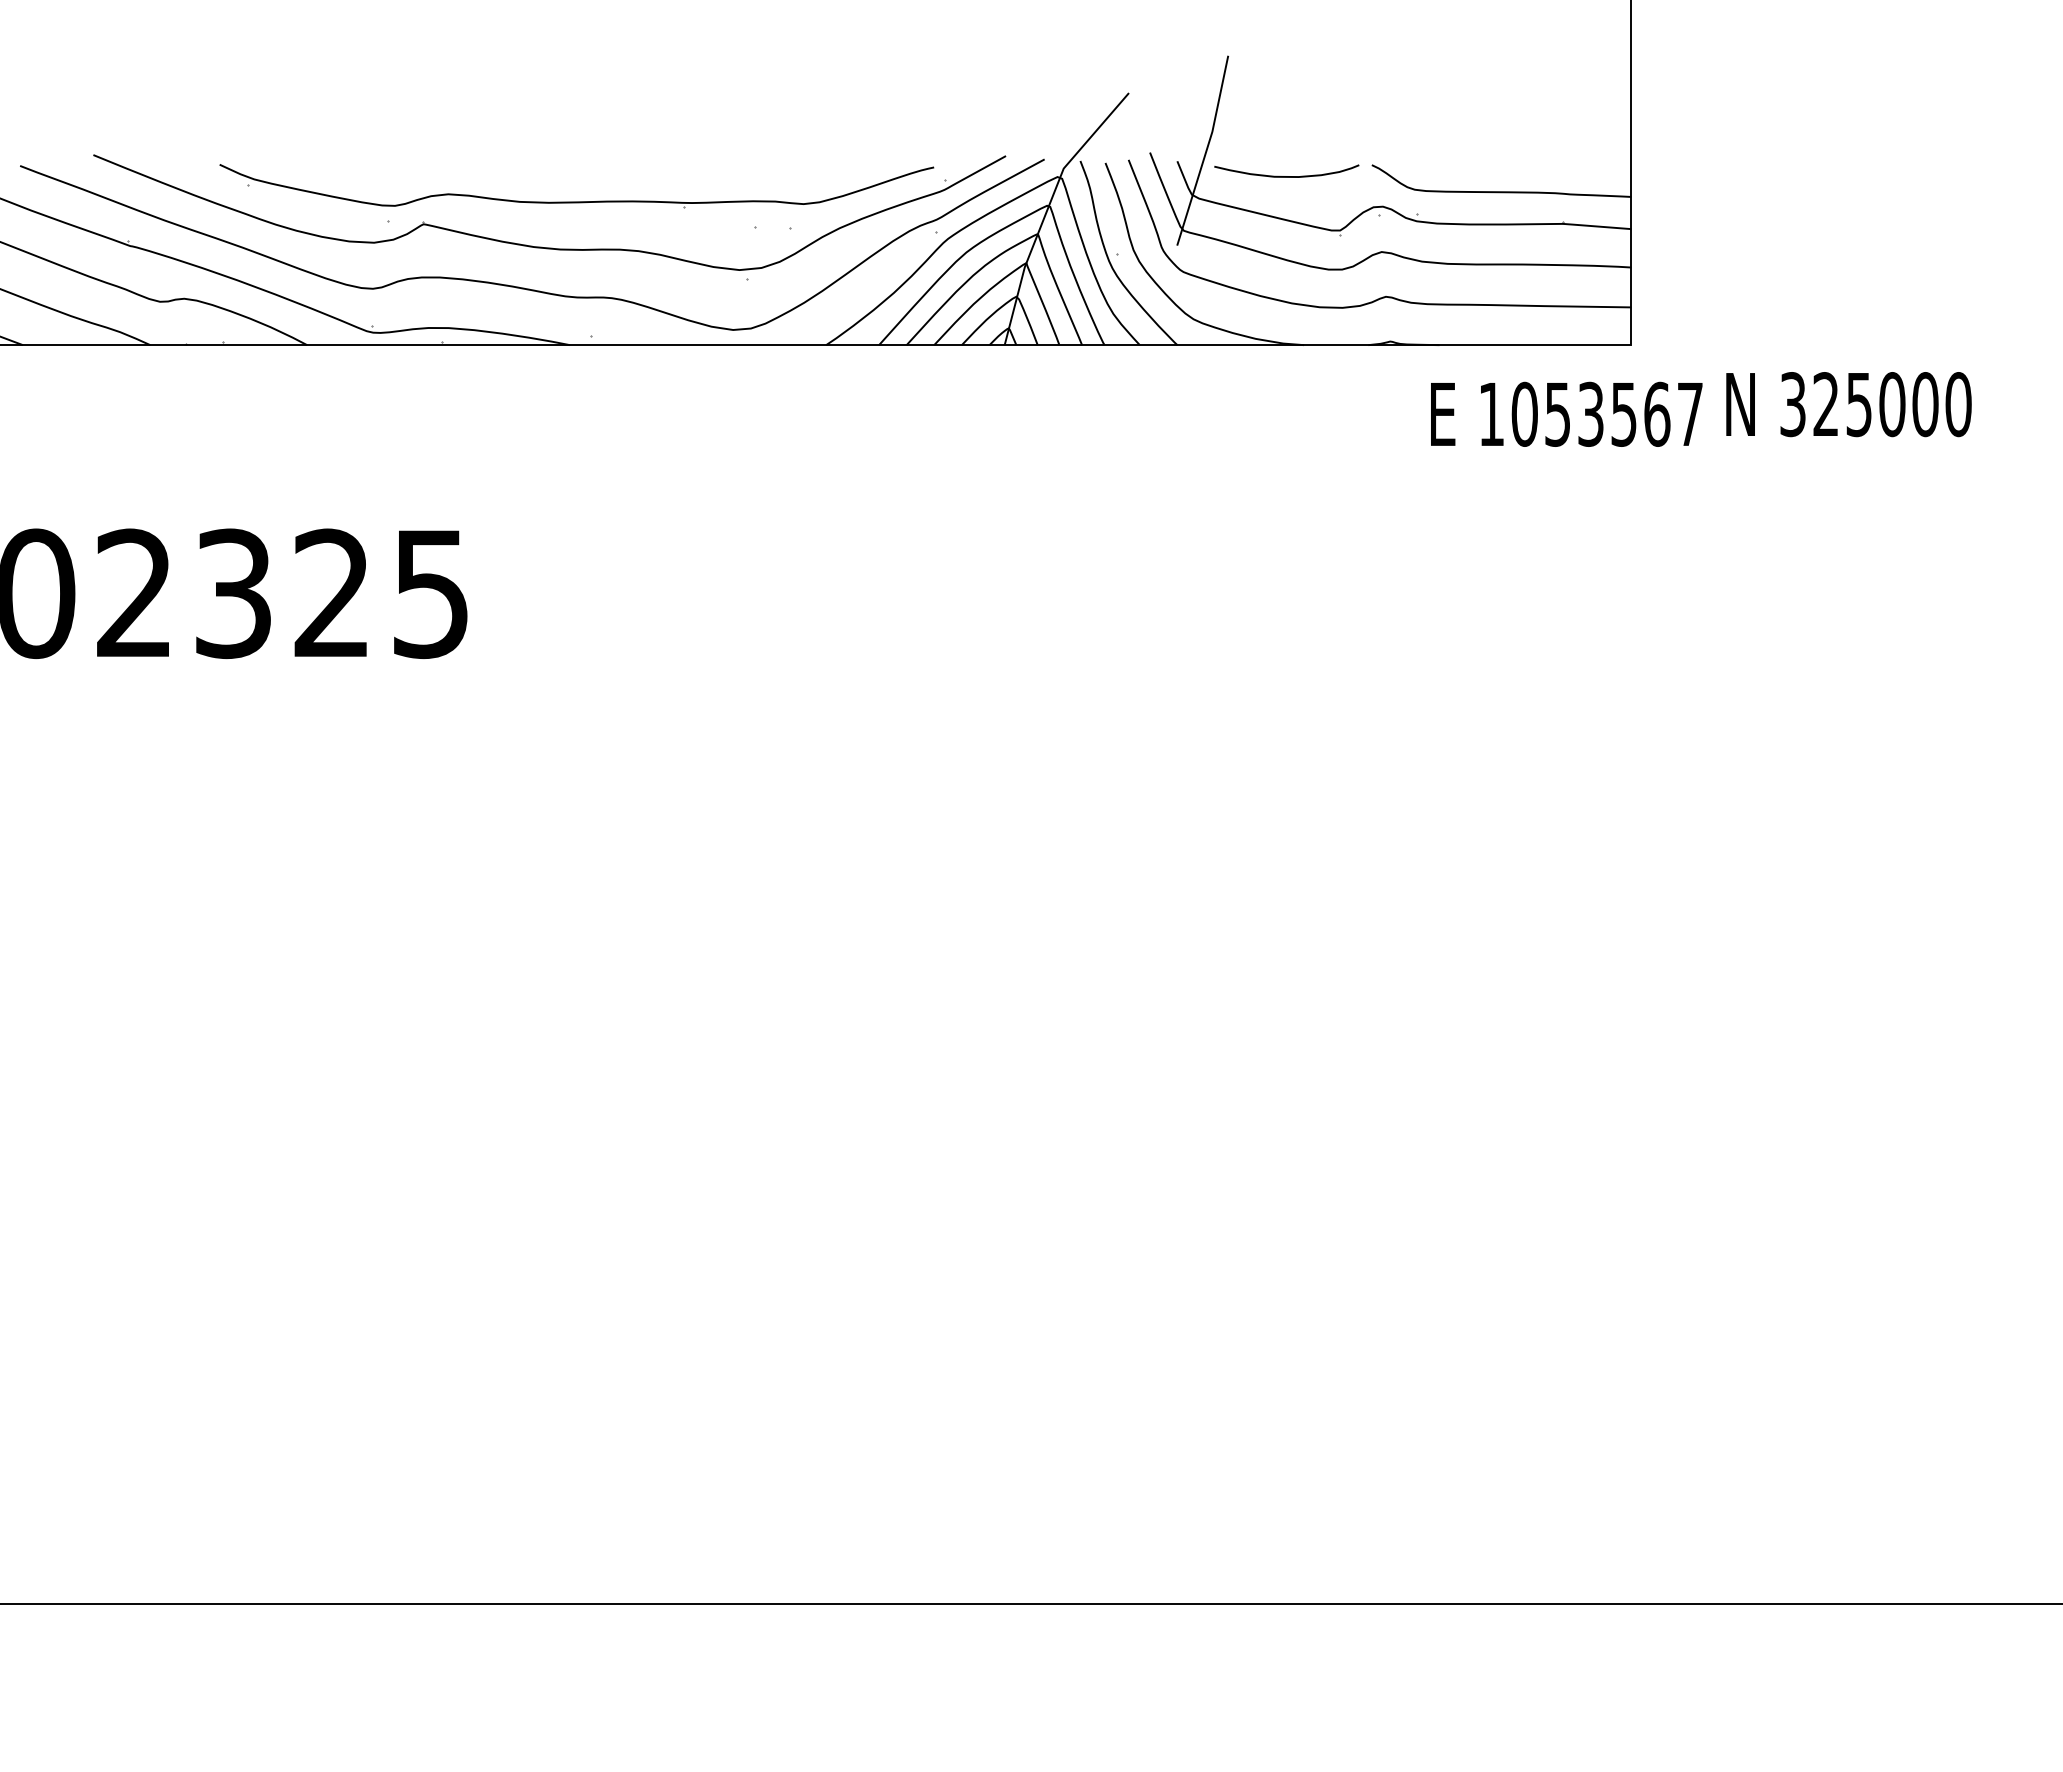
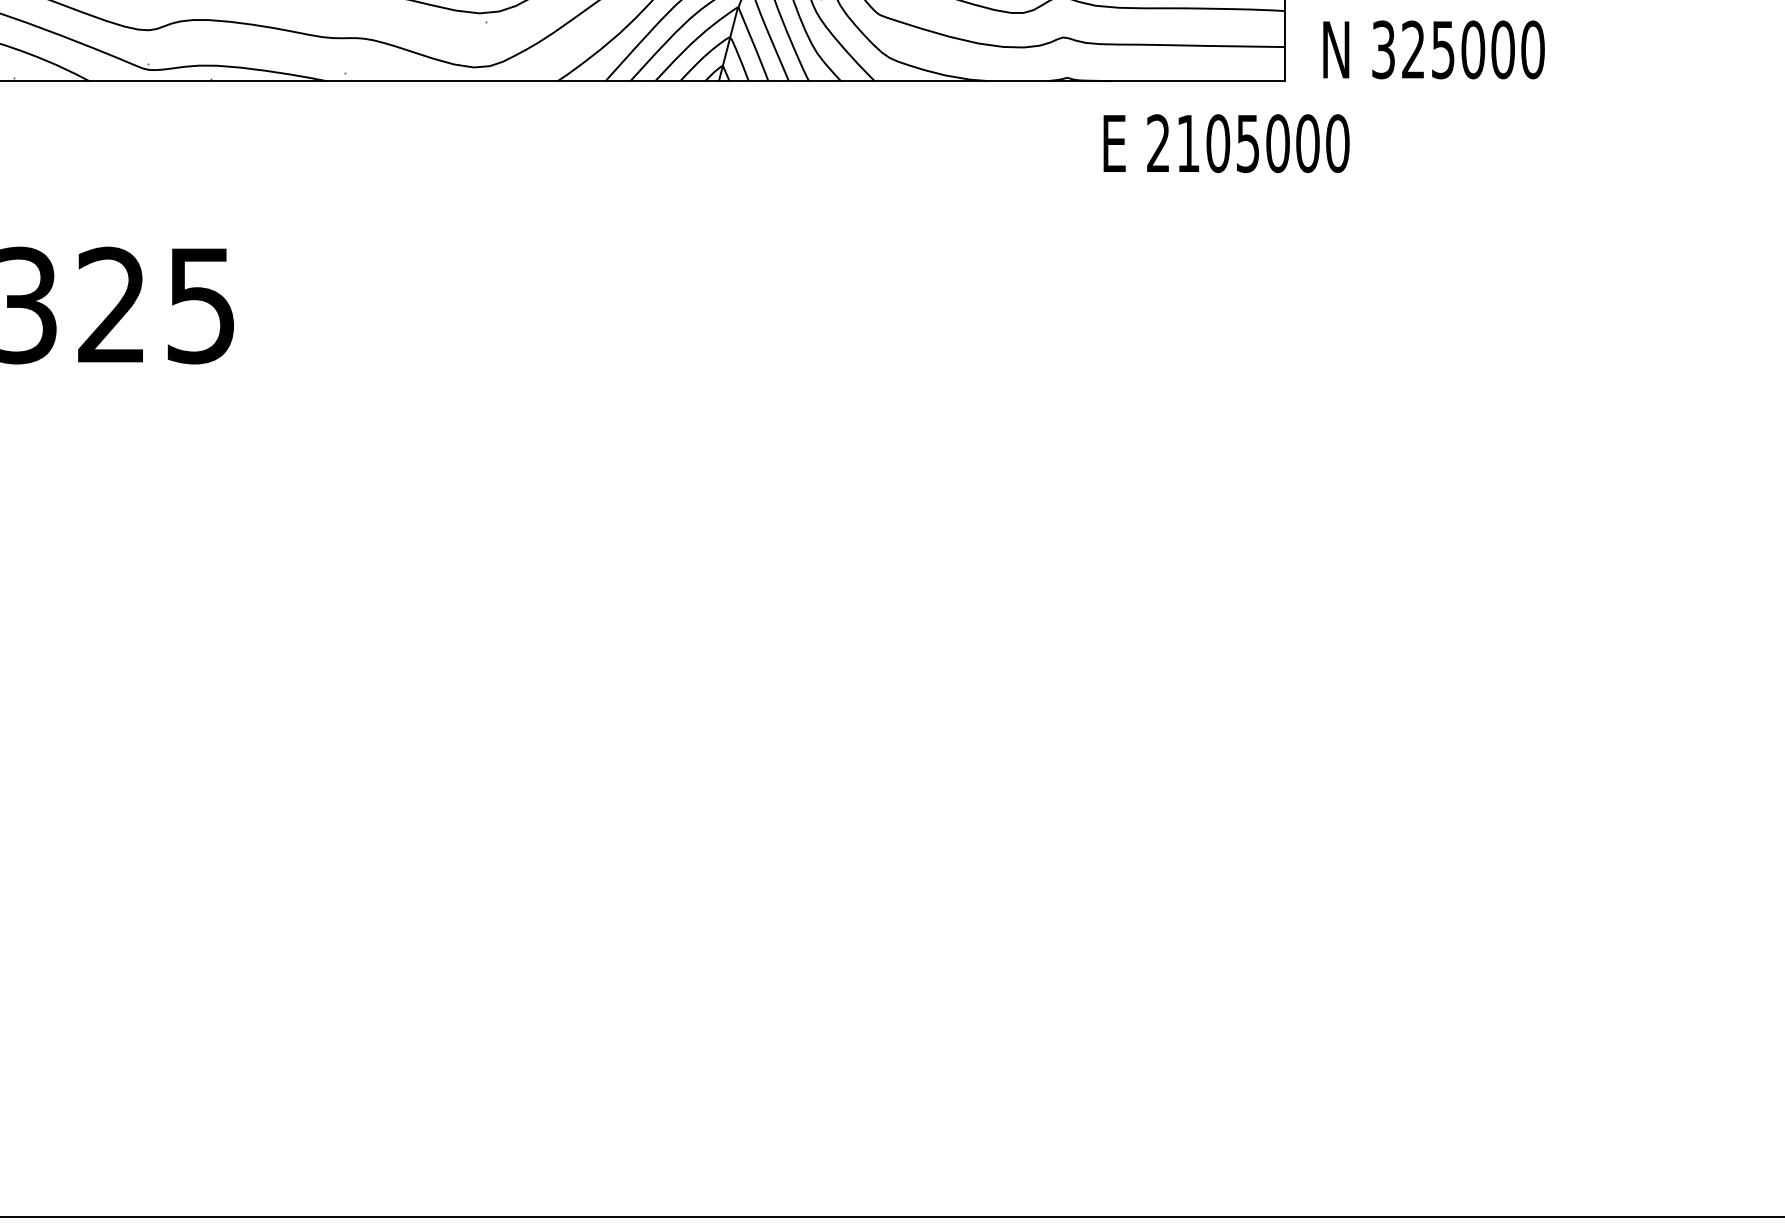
text: (1848, 404) -> (1433, 49), moved
text: (1591, 413) -> (1248, 142), 1053567 -> 2105000

